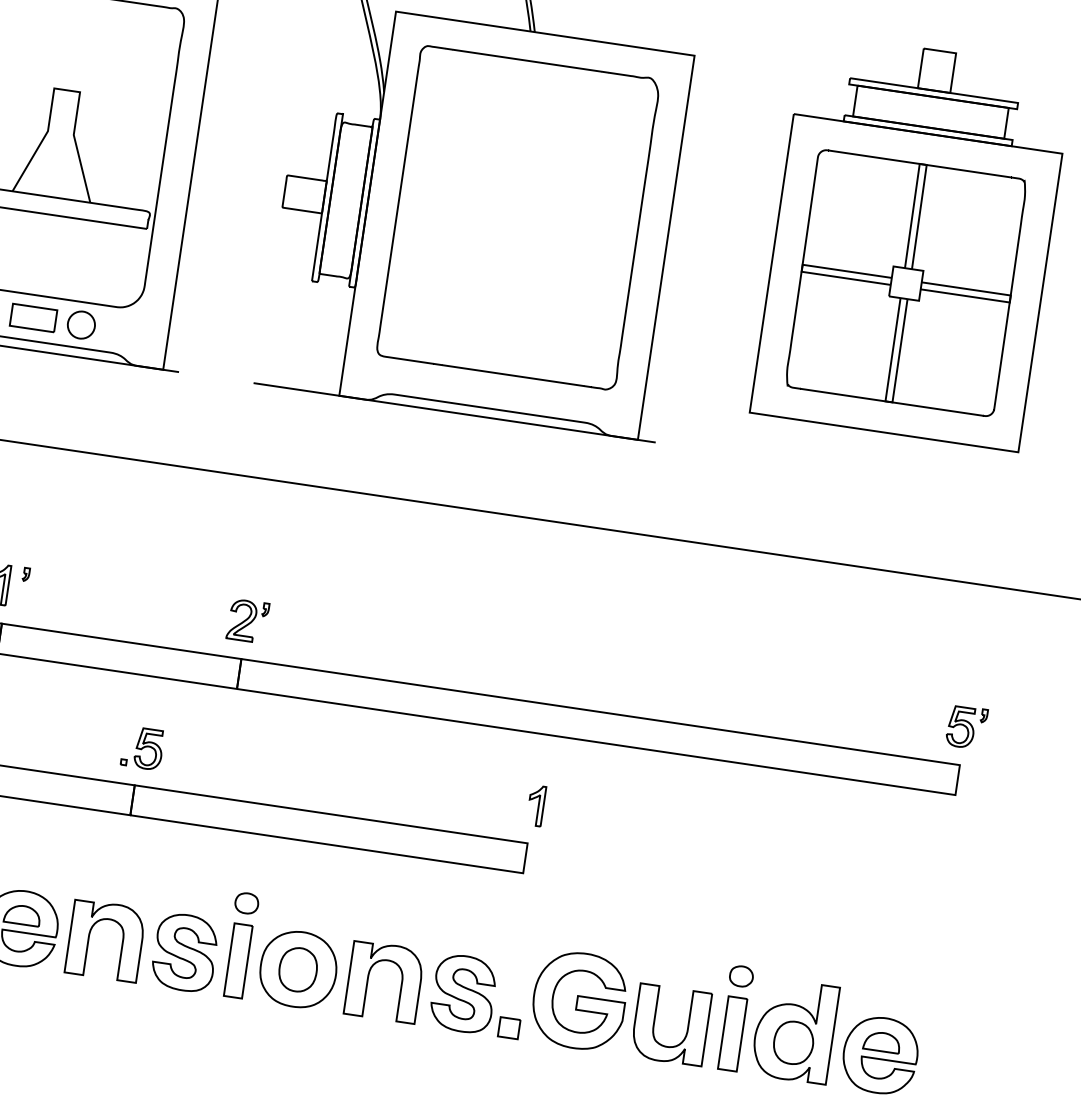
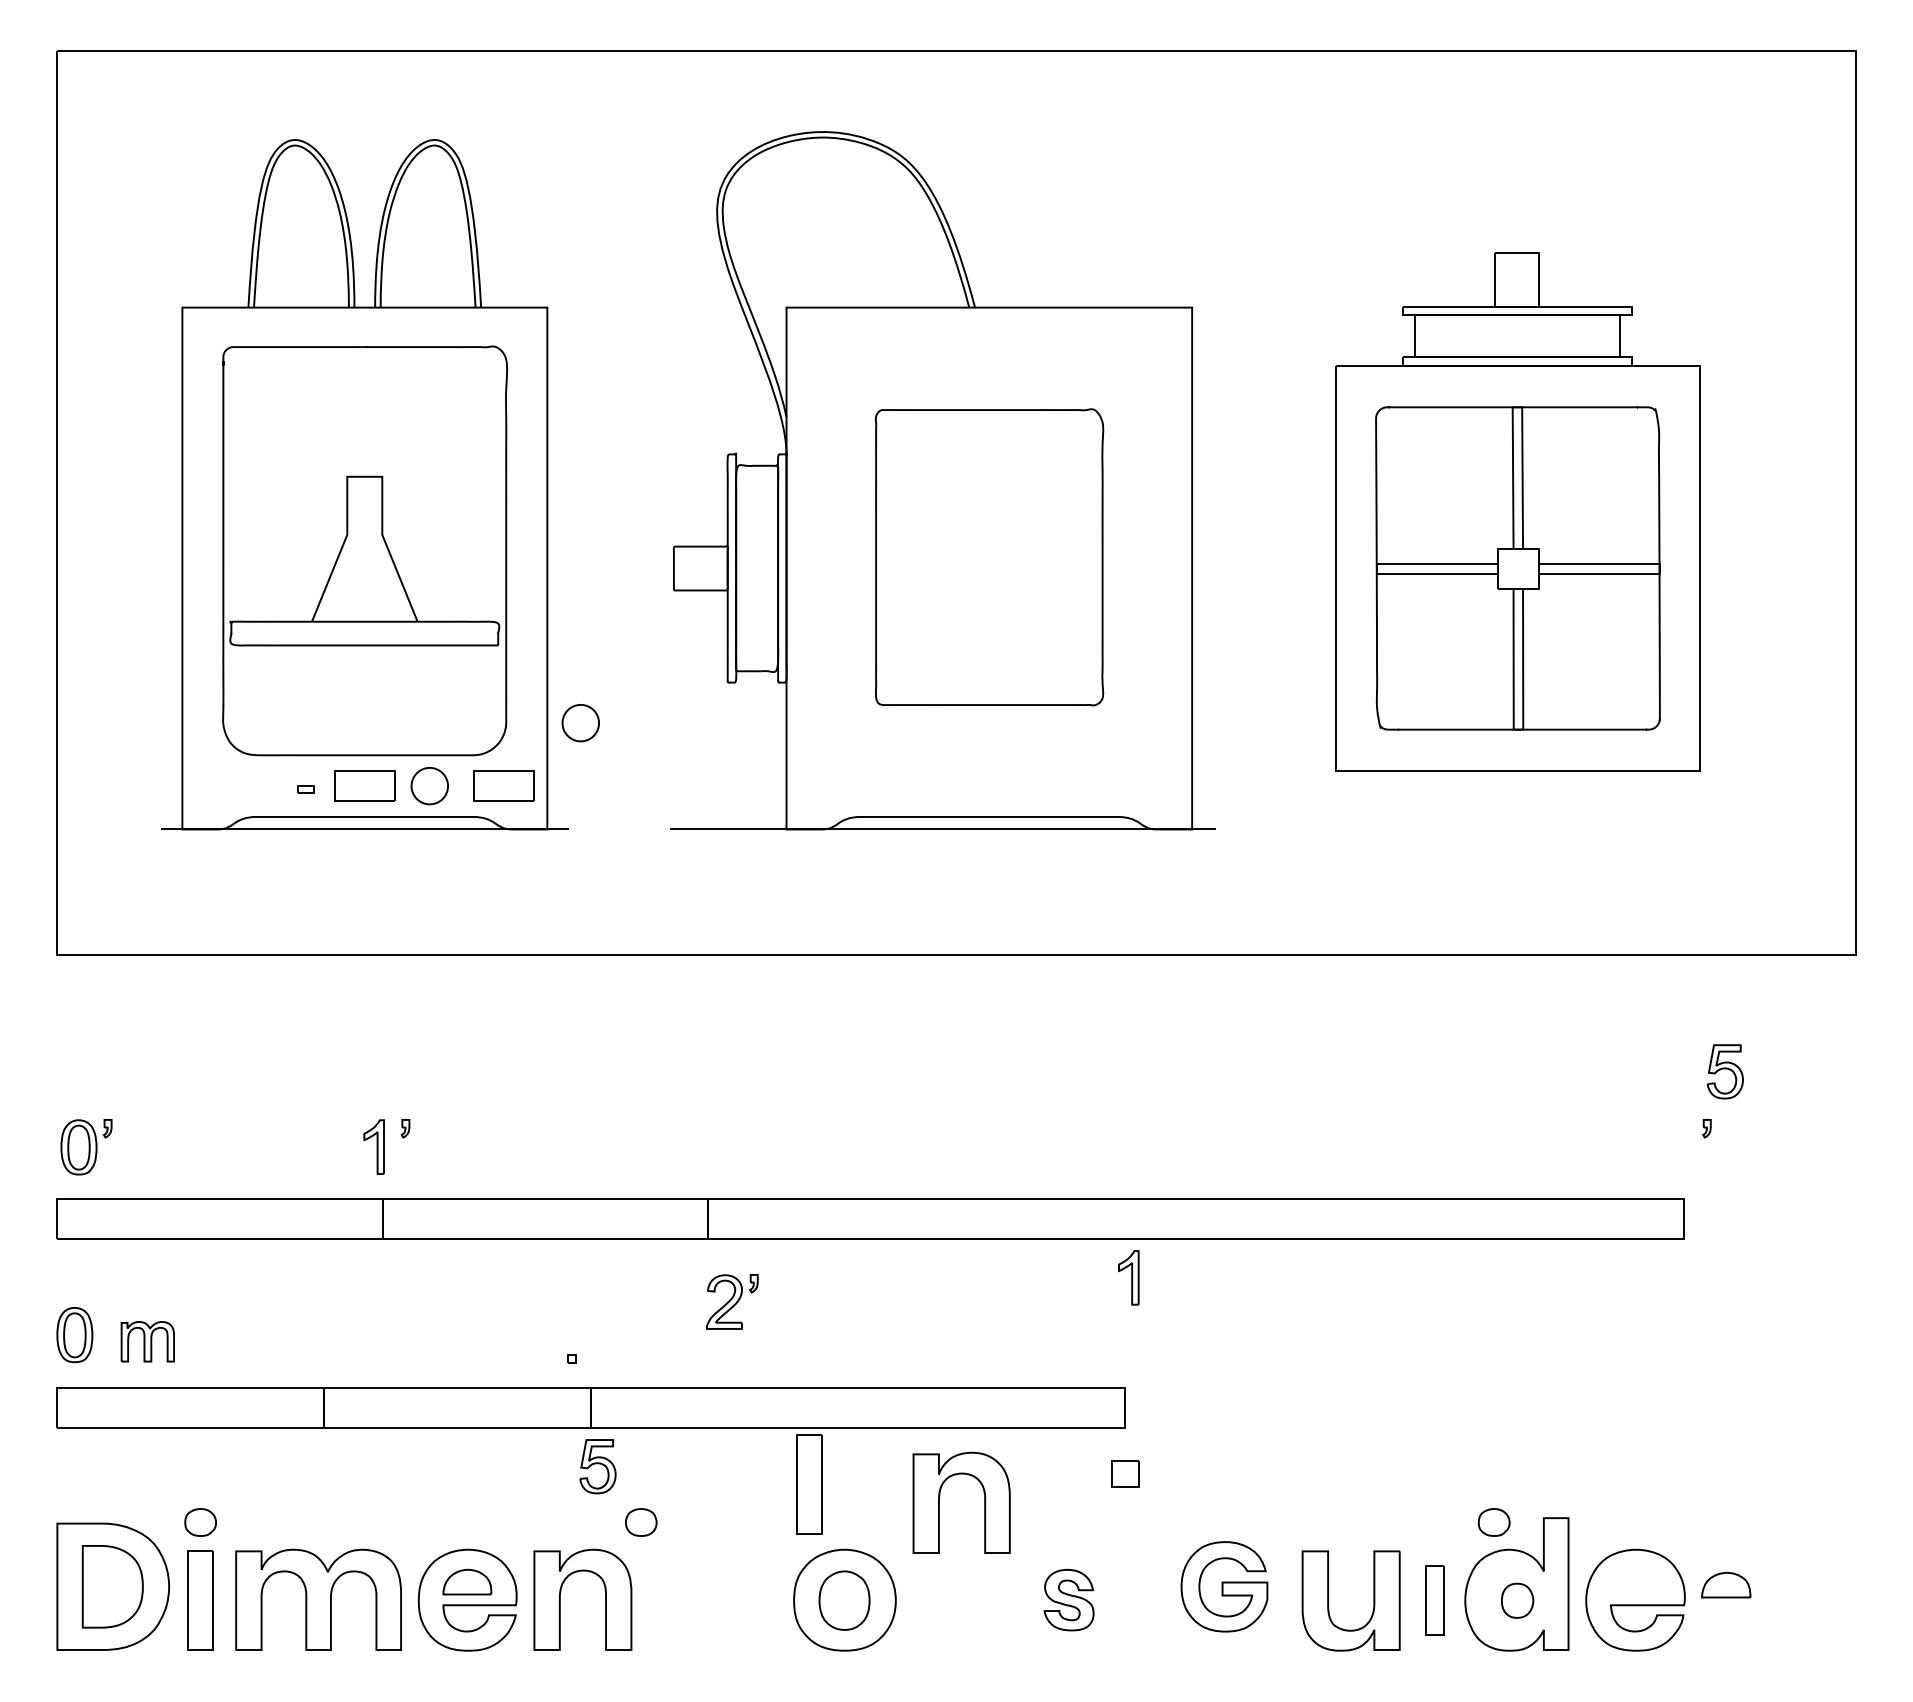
part: (518, 216) -> (989, 556), size x0.7
circle: (199, 295) -> (580, 723), added
part: (135, 332) -> (503, 785), added
part: (248, 620) -> (732, 1301), moved
part: (960, 726) -> (1724, 1071), moved
part: (148, 749) -> (597, 1466), moved
part: (536, 805) -> (1128, 1277), moved
part: (247, 903) -> (641, 1522), moved
part: (184, 952) -> (690, 1599), removed
part: (238, 960) -> (809, 1484), moved
part: (741, 976) -> (1494, 1522), moved
part: (368, 979) -> (939, 1502), moved
part: (463, 993) -> (1068, 1599), size x0.6
part: (579, 1000) -> (1224, 1586), size x0.7
part: (509, 1027) -> (1125, 1473), moved
part: (732, 1033) -> (1434, 1600), size x0.7
part: (882, 1041) -> (1726, 1584), moved
part: (793, 1042) -> (1517, 1600), size x0.6

